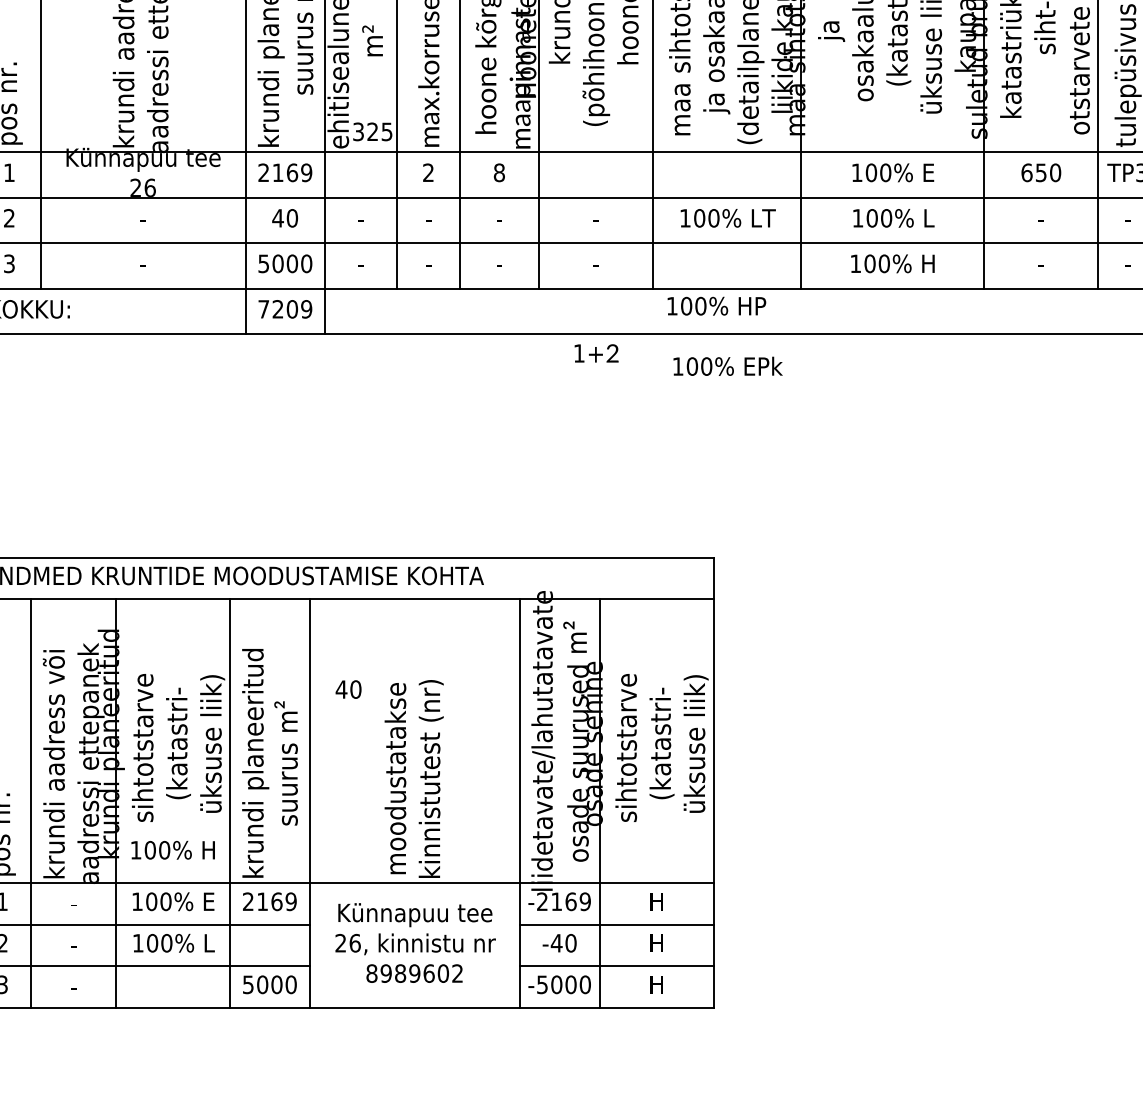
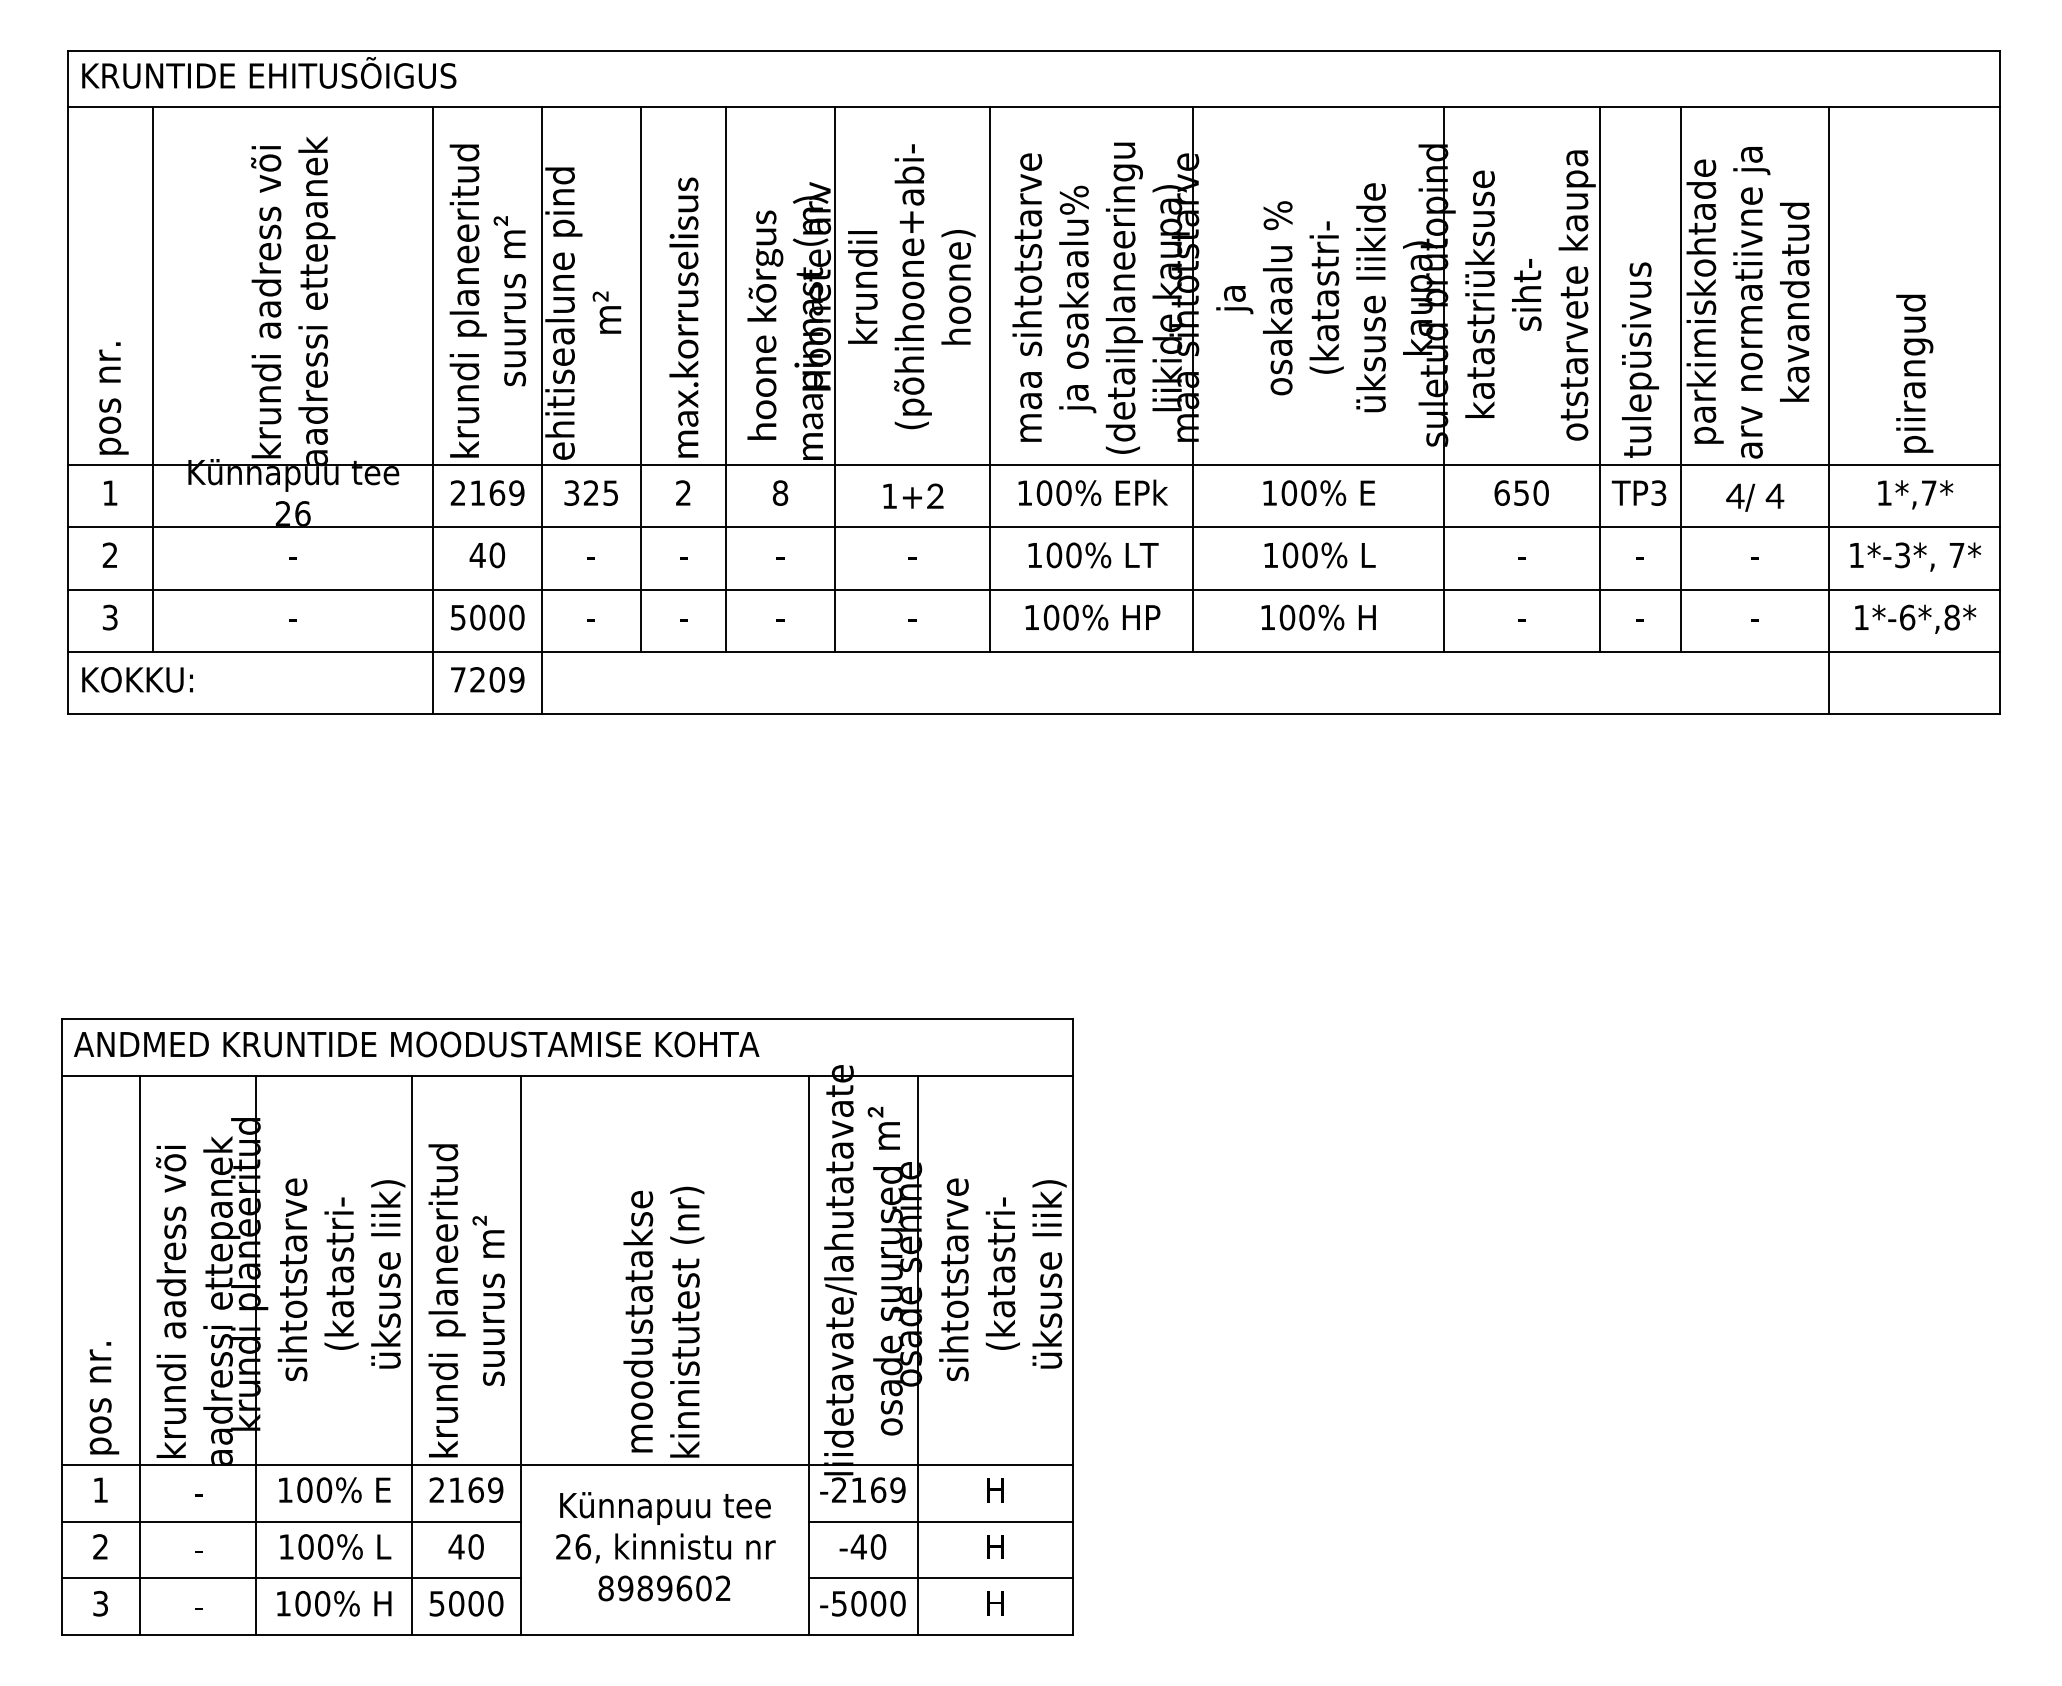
text: (372, 131) -> (590, 492), moved
text: (716, 306) -> (1092, 617), moved
text: (596, 352) -> (913, 495), moved
text: (727, 366) -> (1092, 492), moved
text: (348, 689) -> (465, 1546), moved
text: (173, 850) -> (334, 1603), moved

